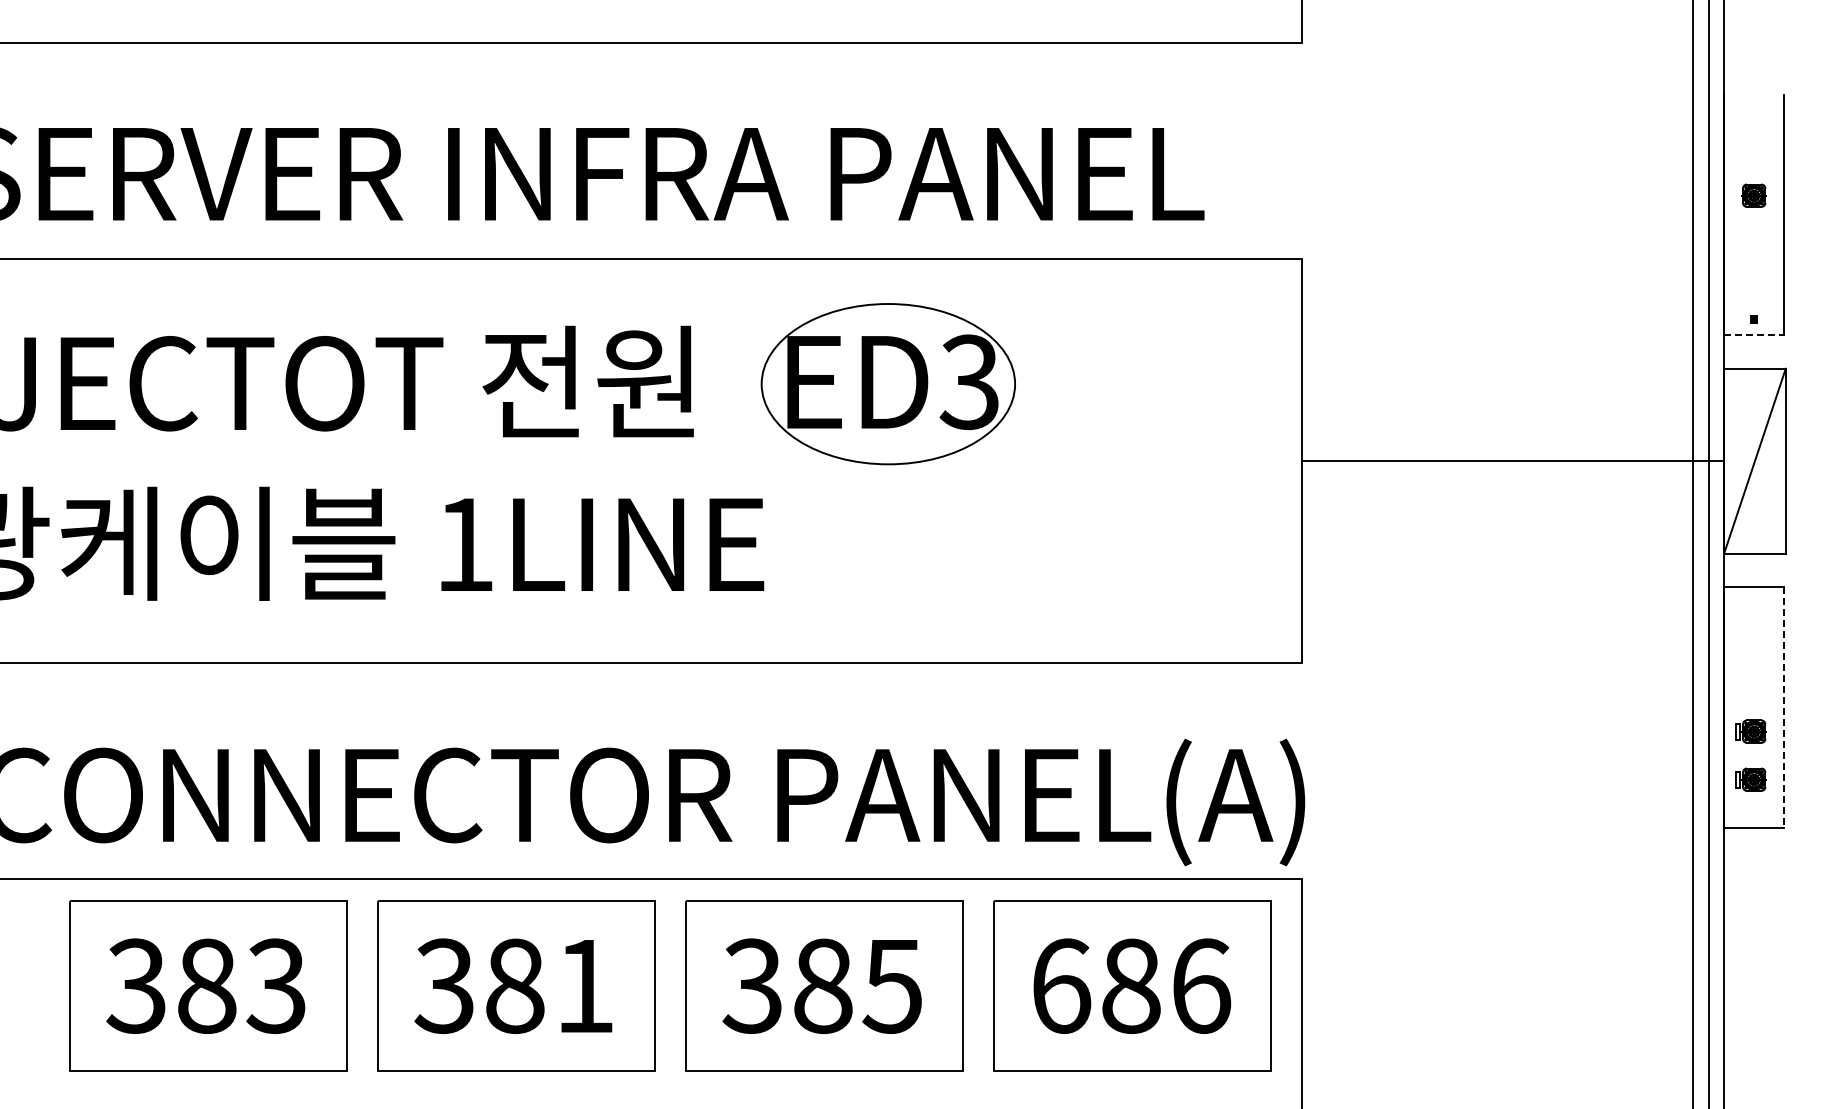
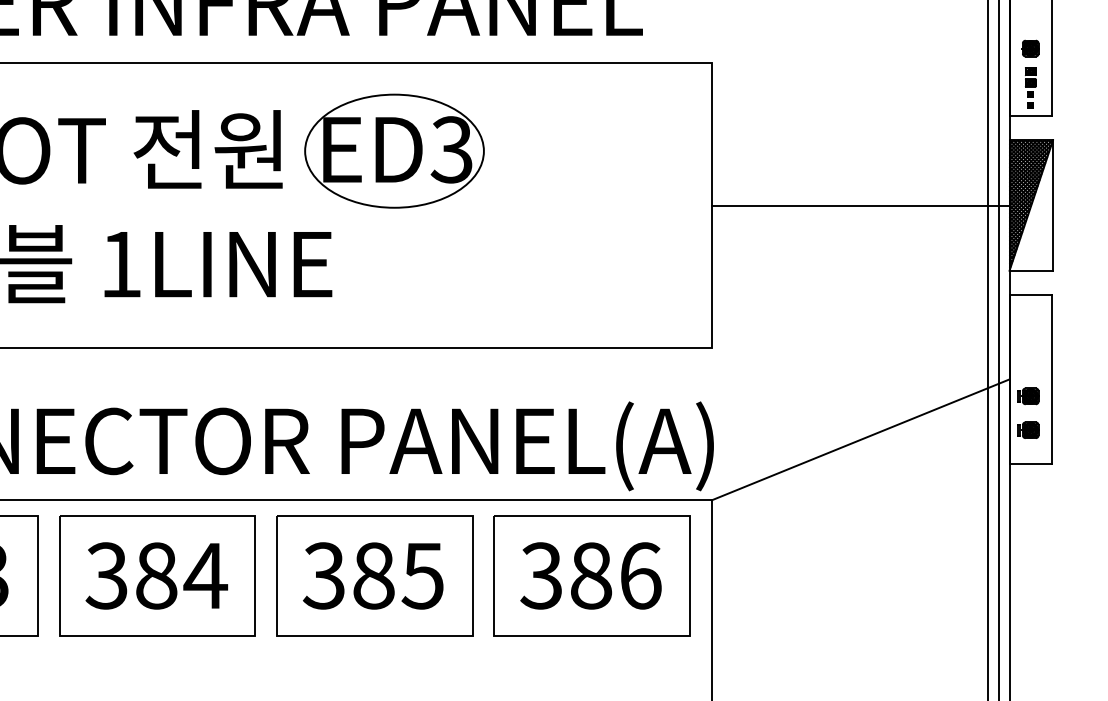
part: (1753, 195) -> (1030, 48), moved
part: (1754, 286) -> (1030, 82), added
line: (1754, 334) -> (1030, 116), dashed -> solid
part: (887, 384) -> (393, 151), moved
hatch: (1754, 460) -> (1030, 205), added
line: (1784, 708) -> (1052, 380), dashed -> solid
line: (1513, 793) -> (860, 439), added
text: (1060, 985) -> (541, 575), 686 -> 386
text: (584, 986) -> (205, 576), 381 -> 384

